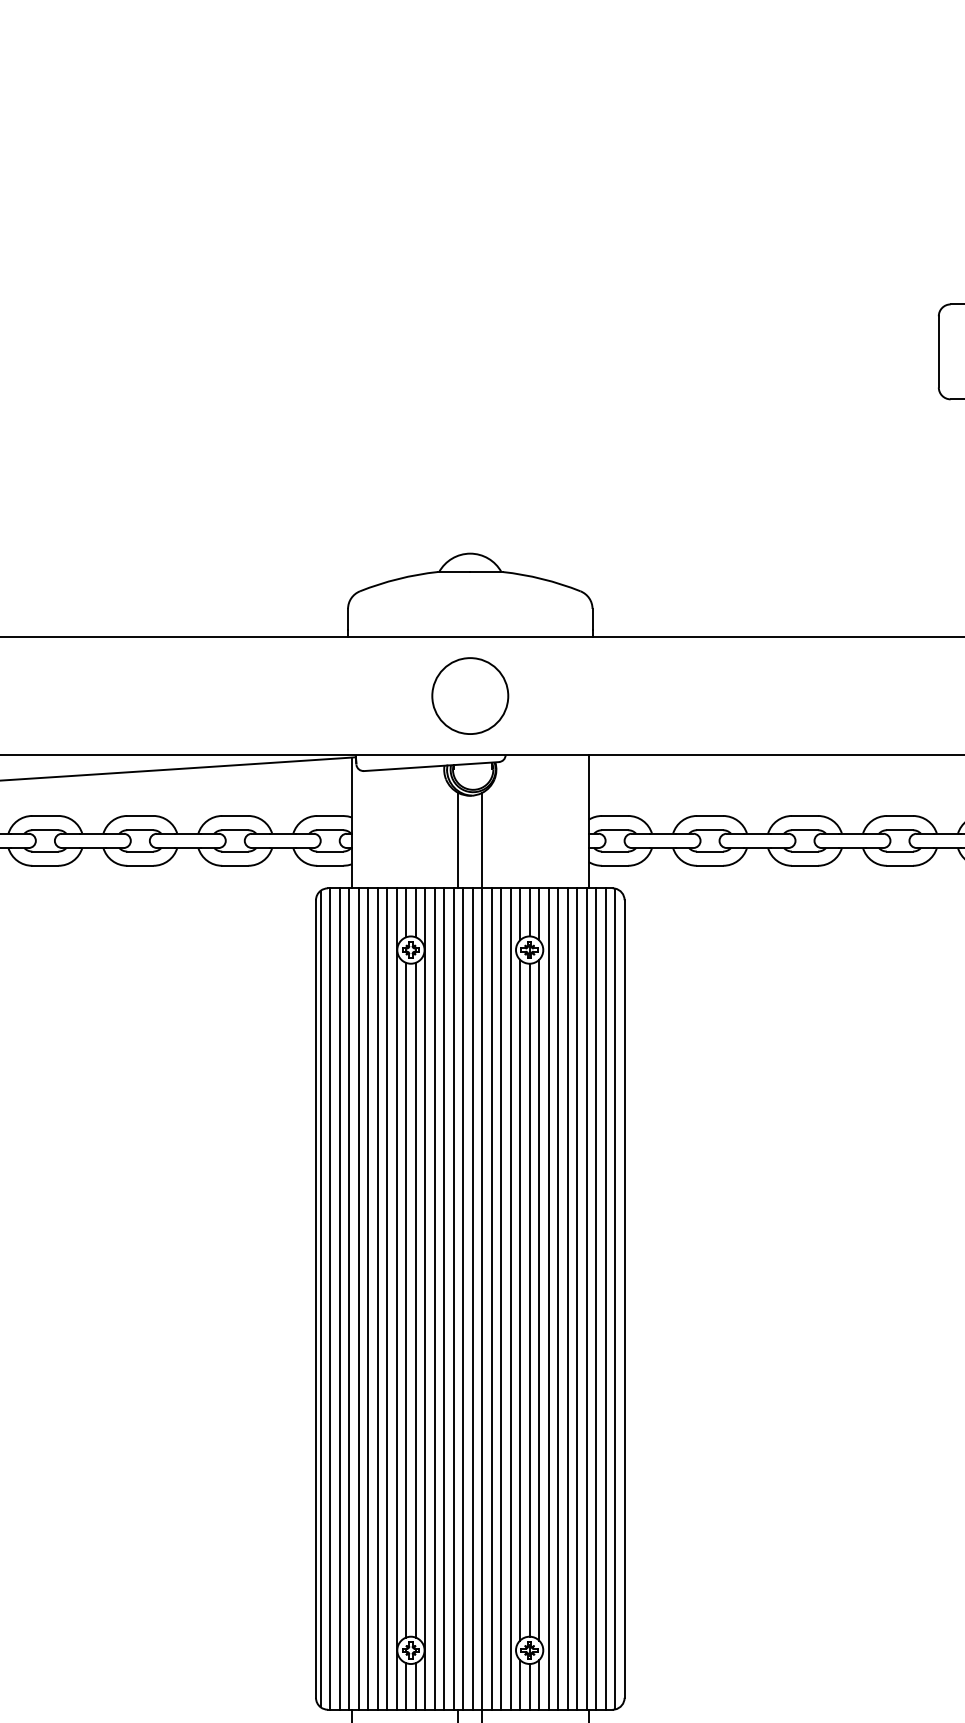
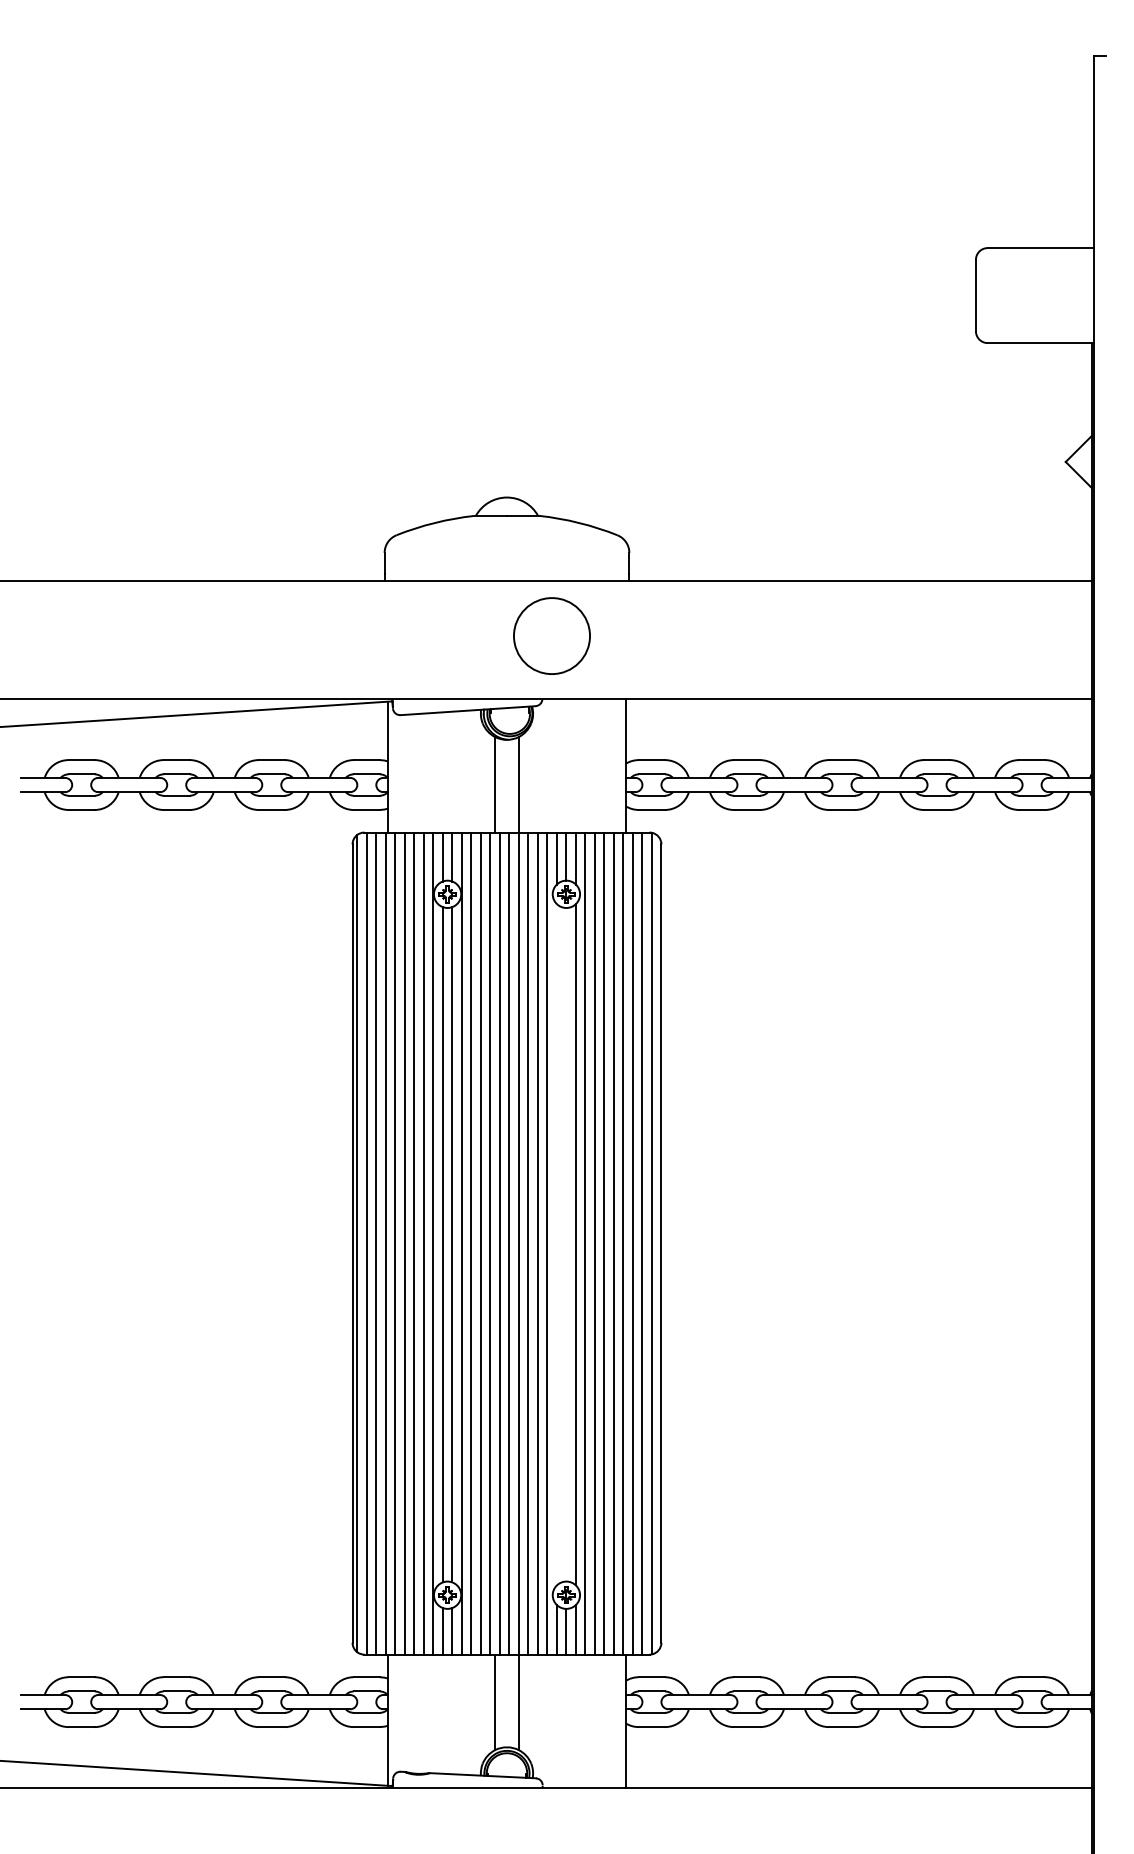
circle: (469, 695) -> (551, 635), moved
line: (519, 1299) -> (556, 1244), removed
line: (529, 1299) -> (566, 1244), removed

